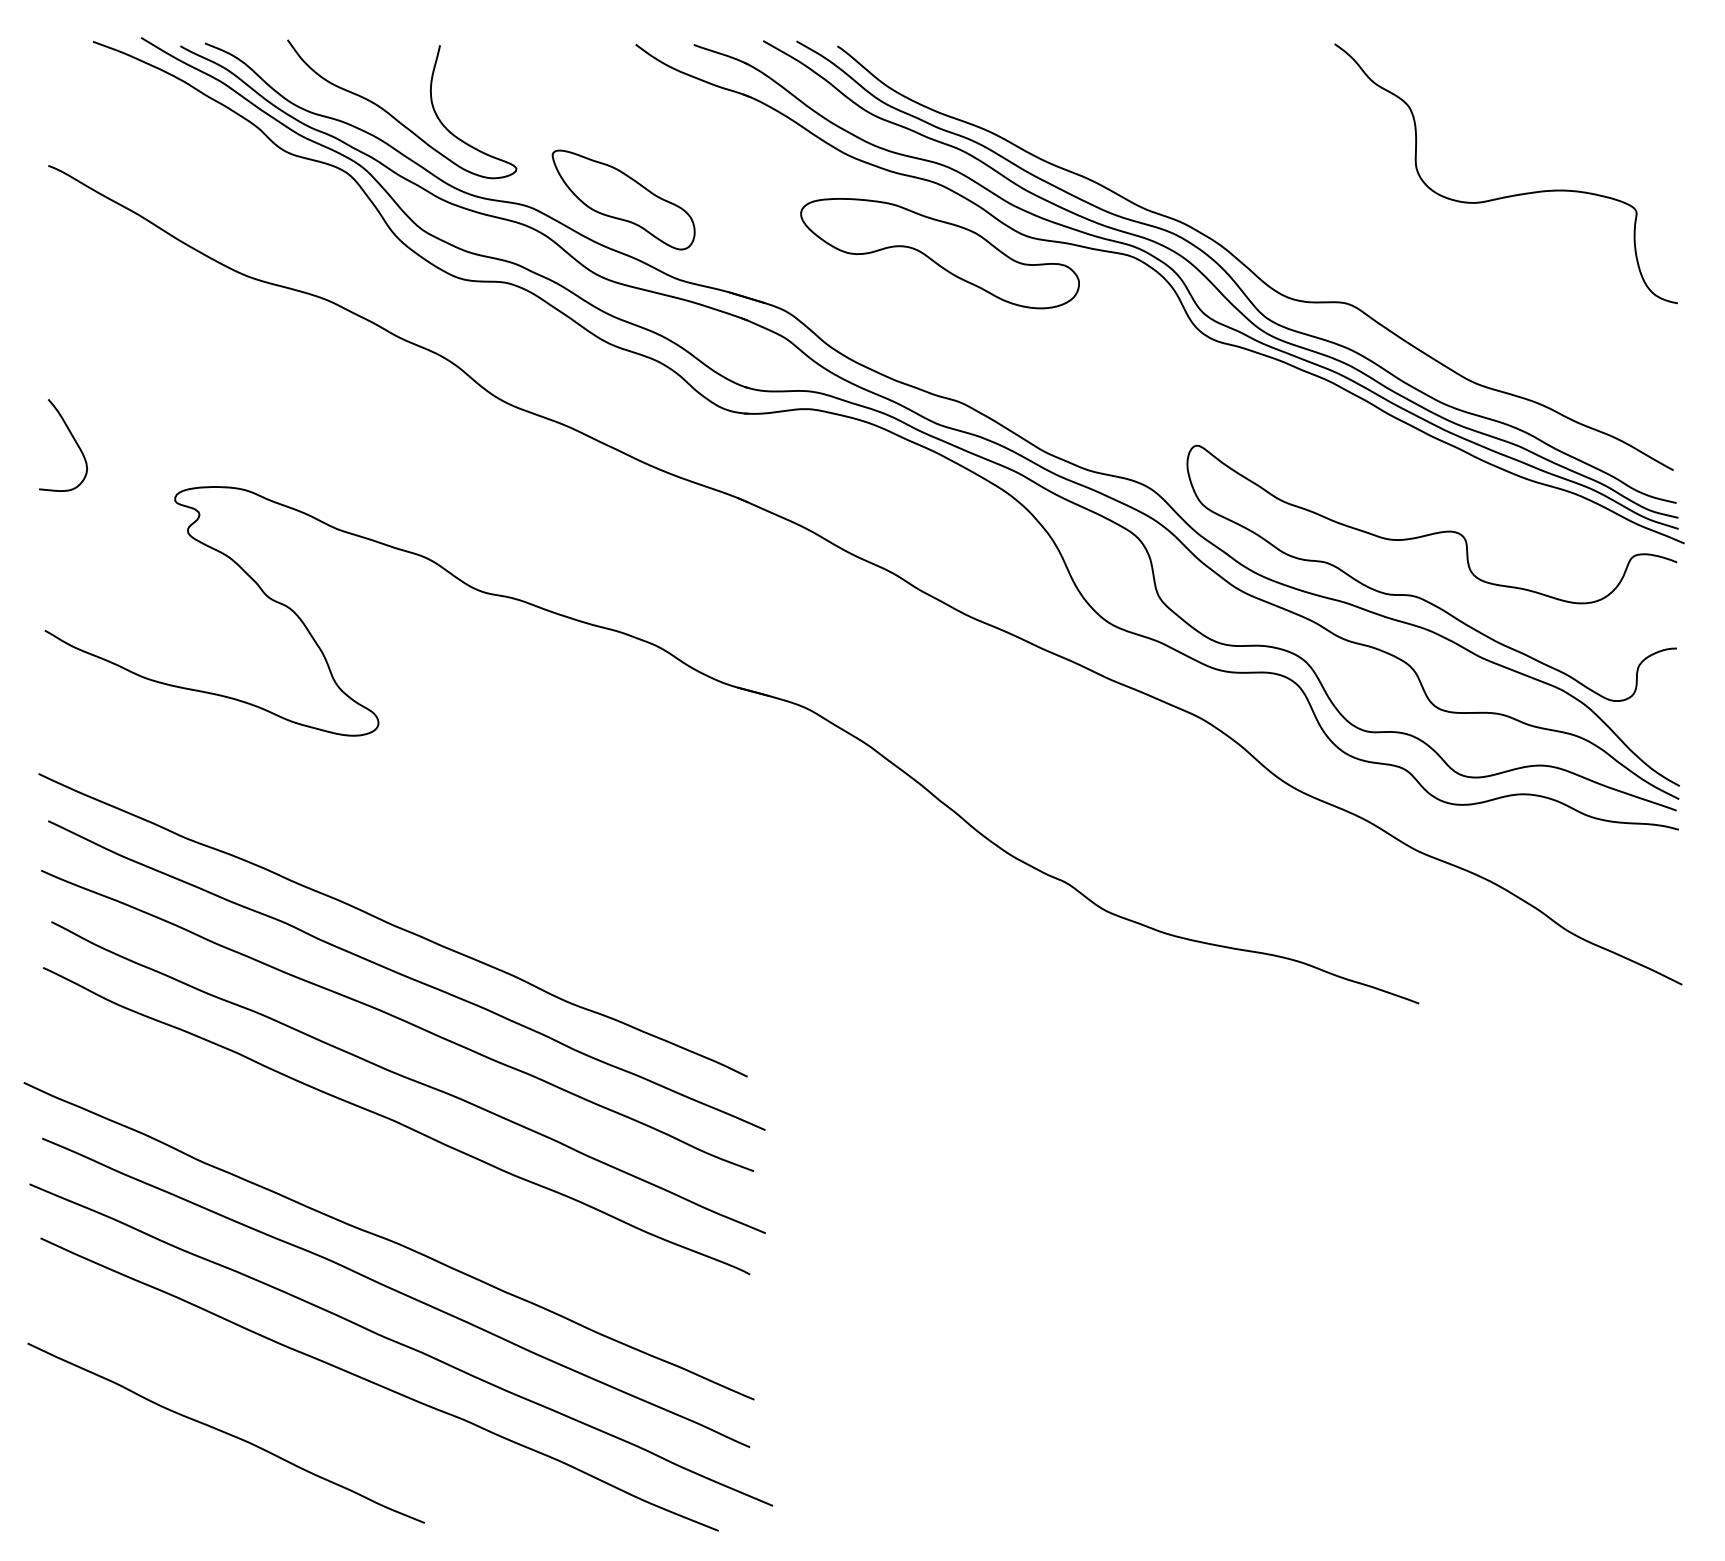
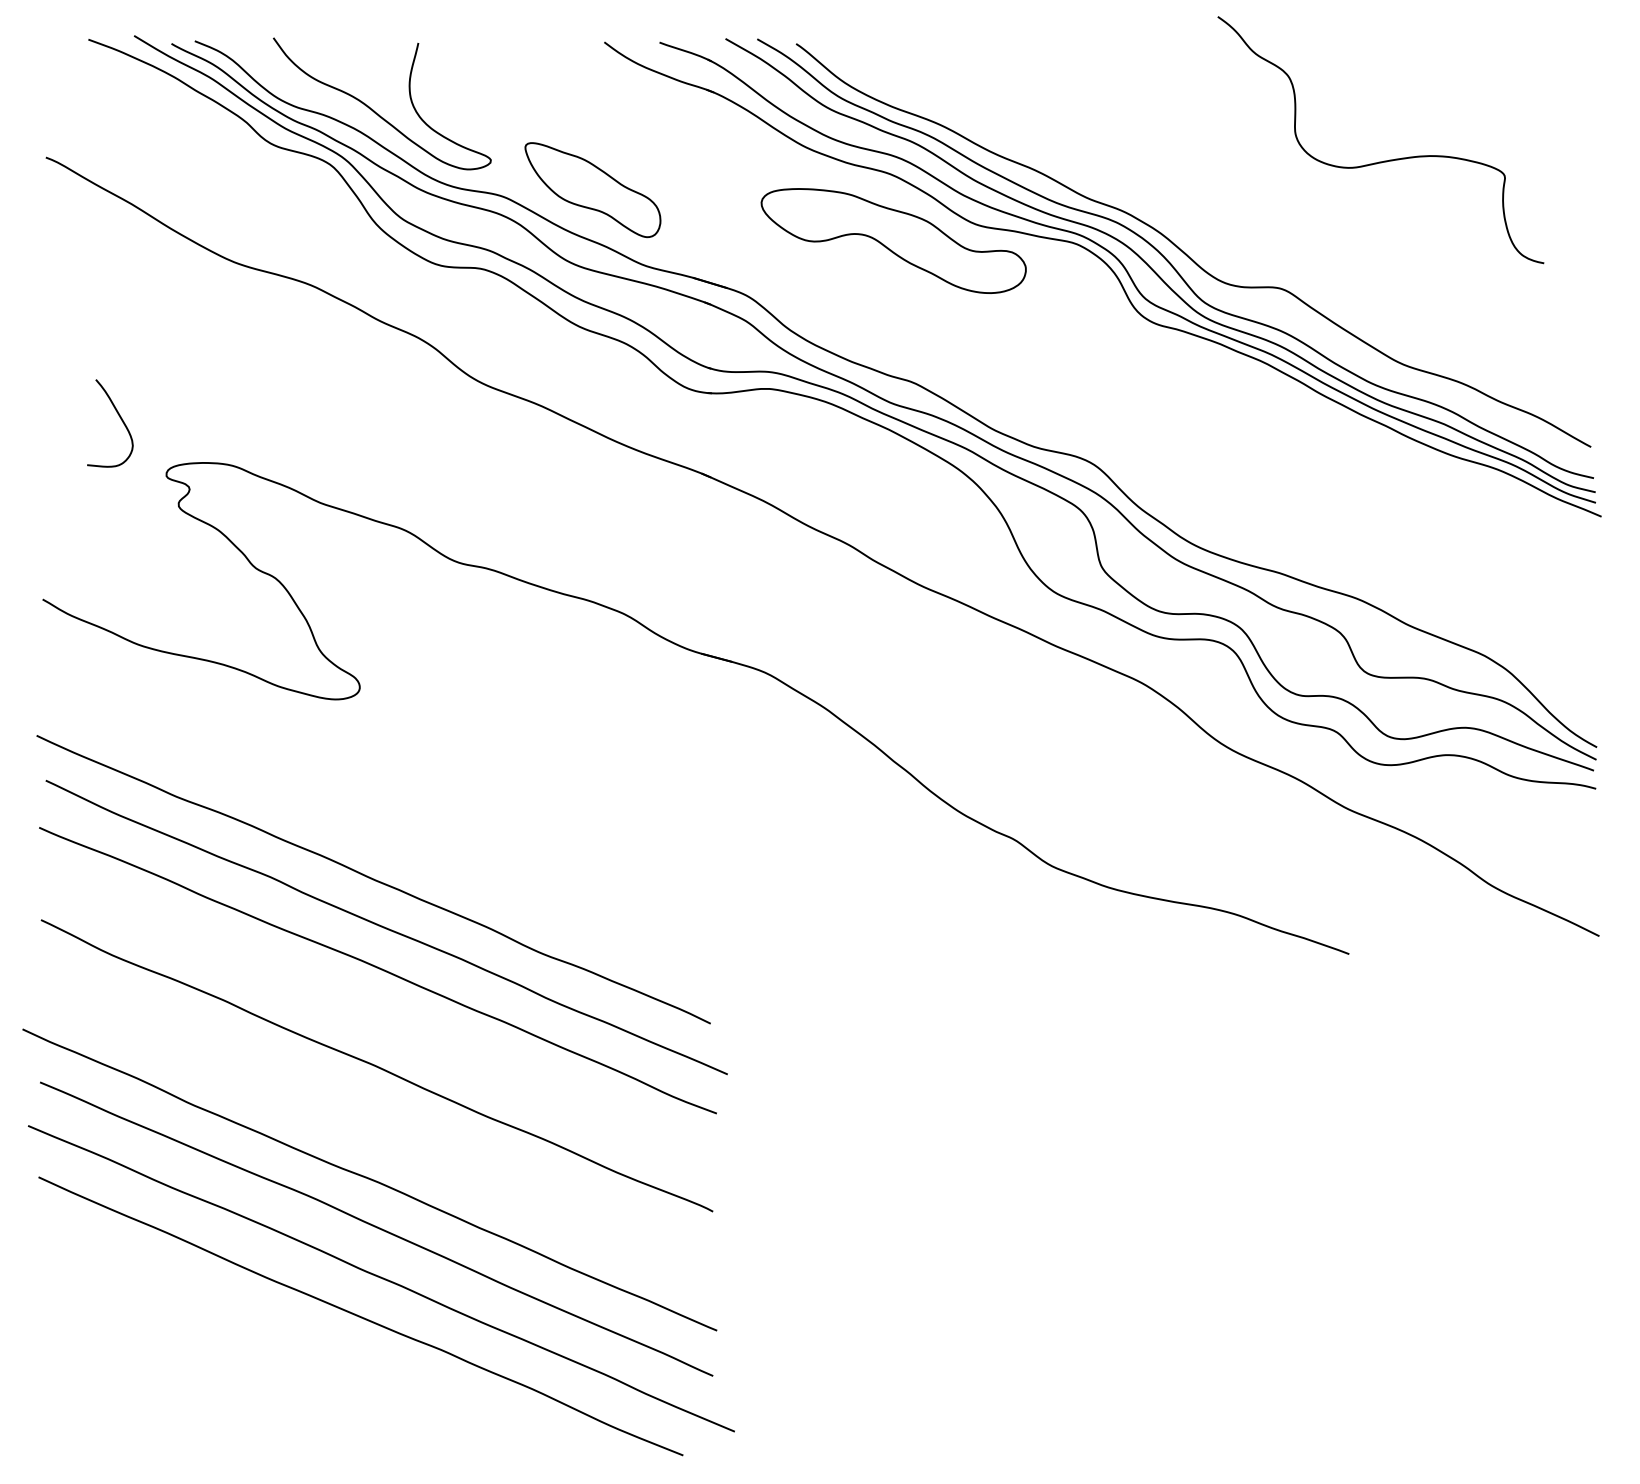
curve: (1509, 195) -> (1384, 160), moved
curve: (74, 441) -> (120, 419), moved
curve: (1420, 596) -> (1350, 567), removed
curve: (408, 1077) -> (388, 1024), removed
curve: (226, 1433) -> (215, 1362), removed

